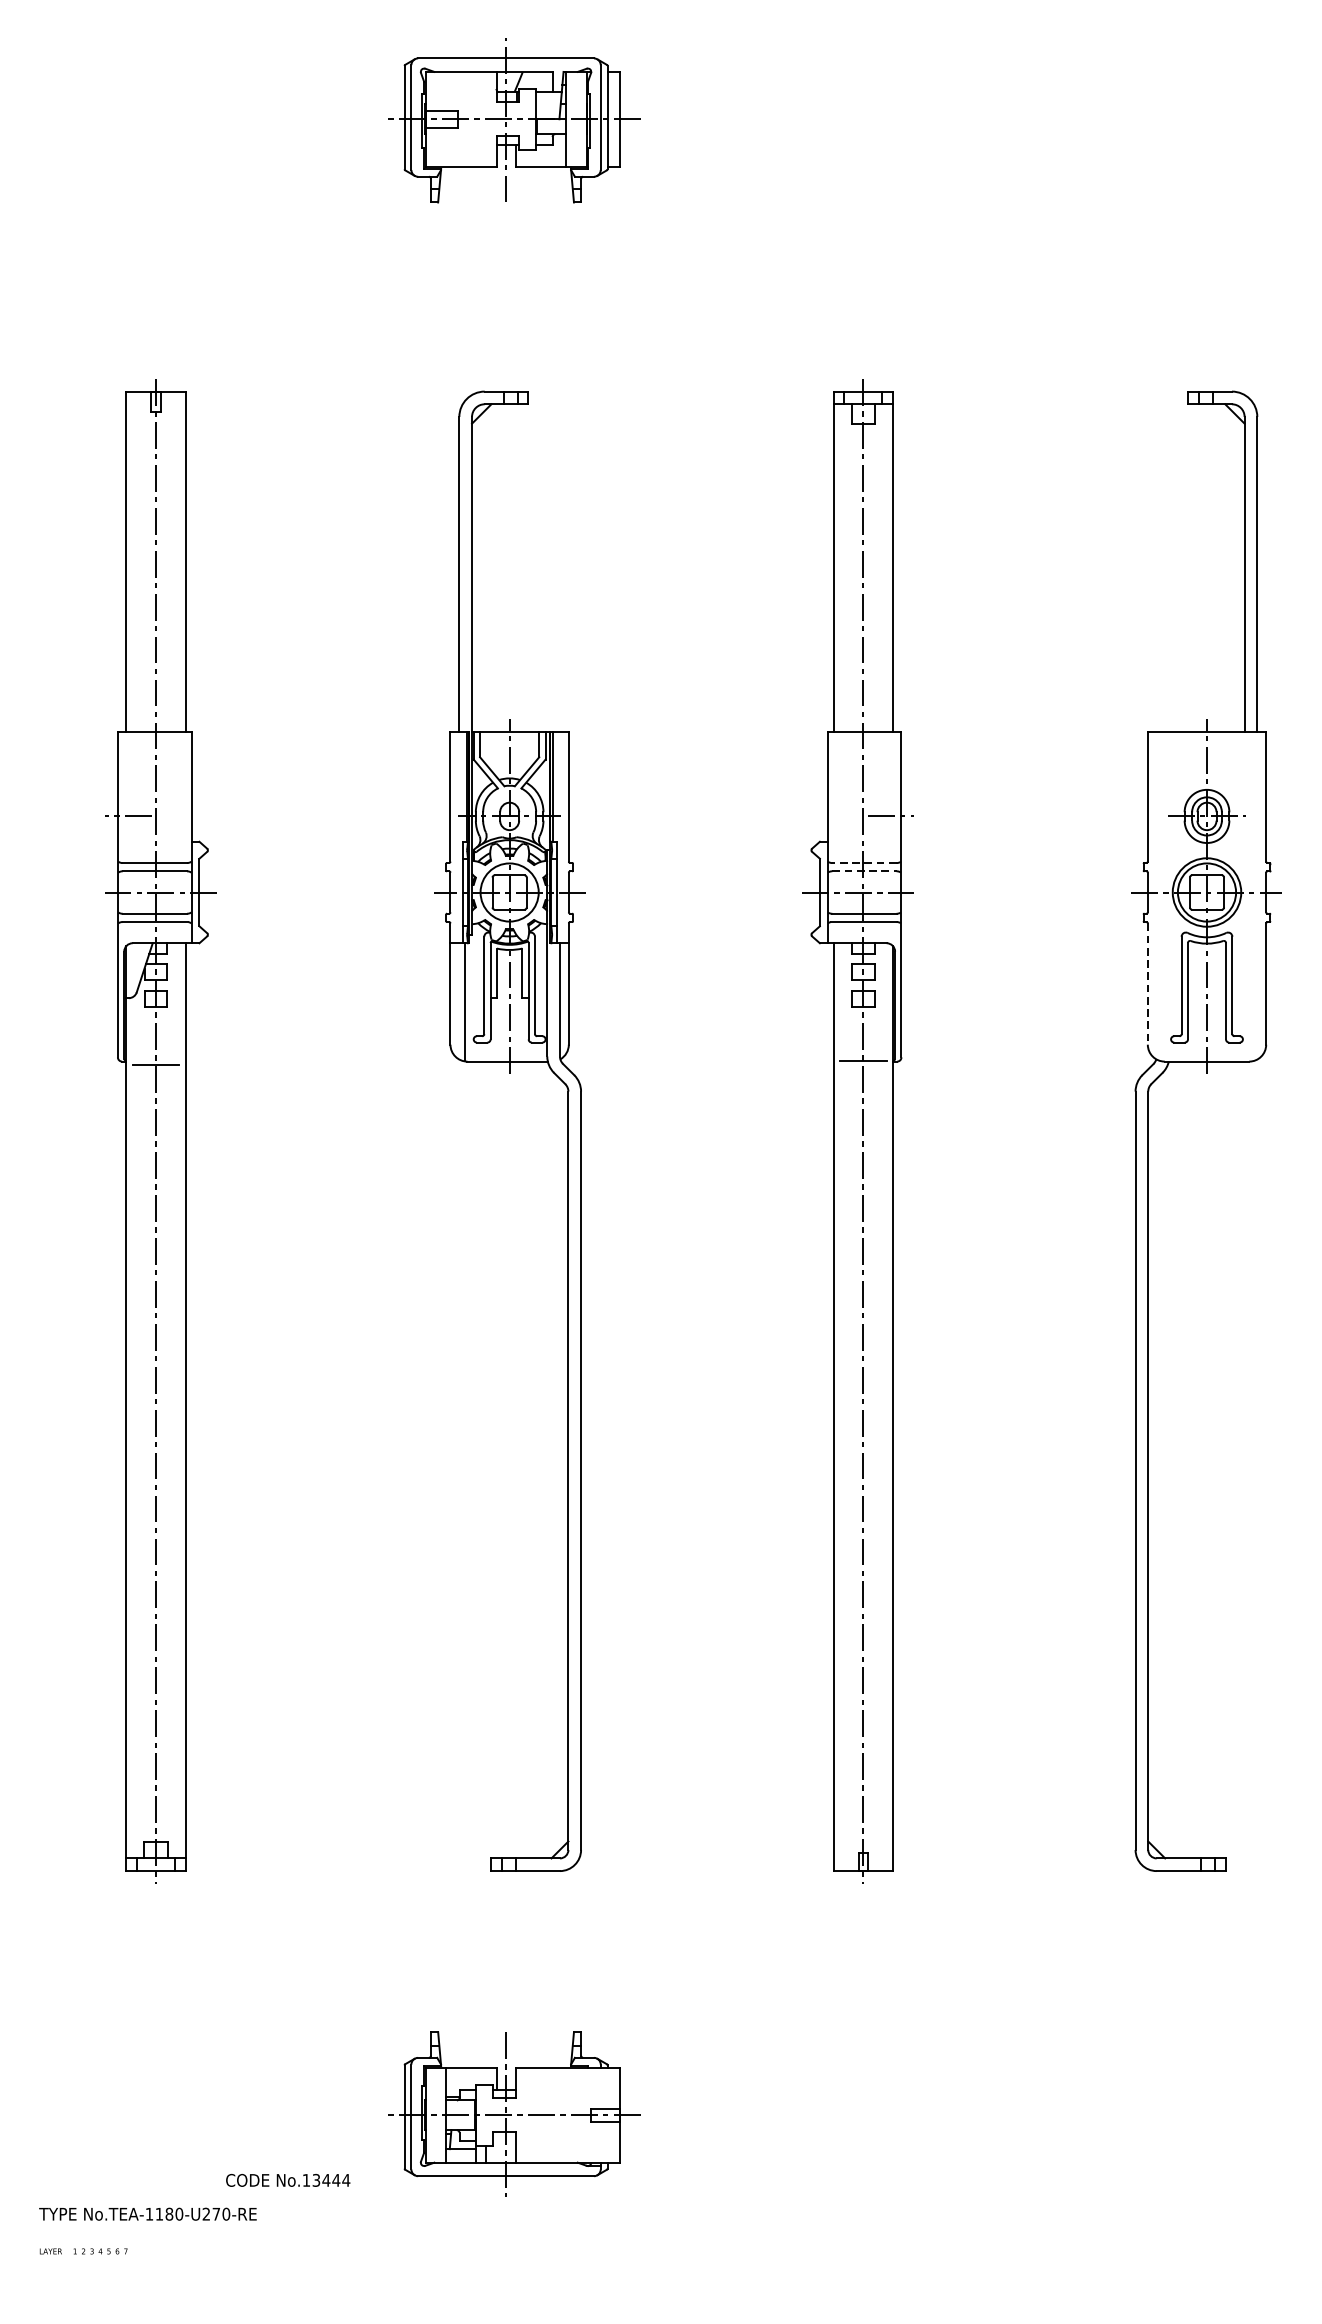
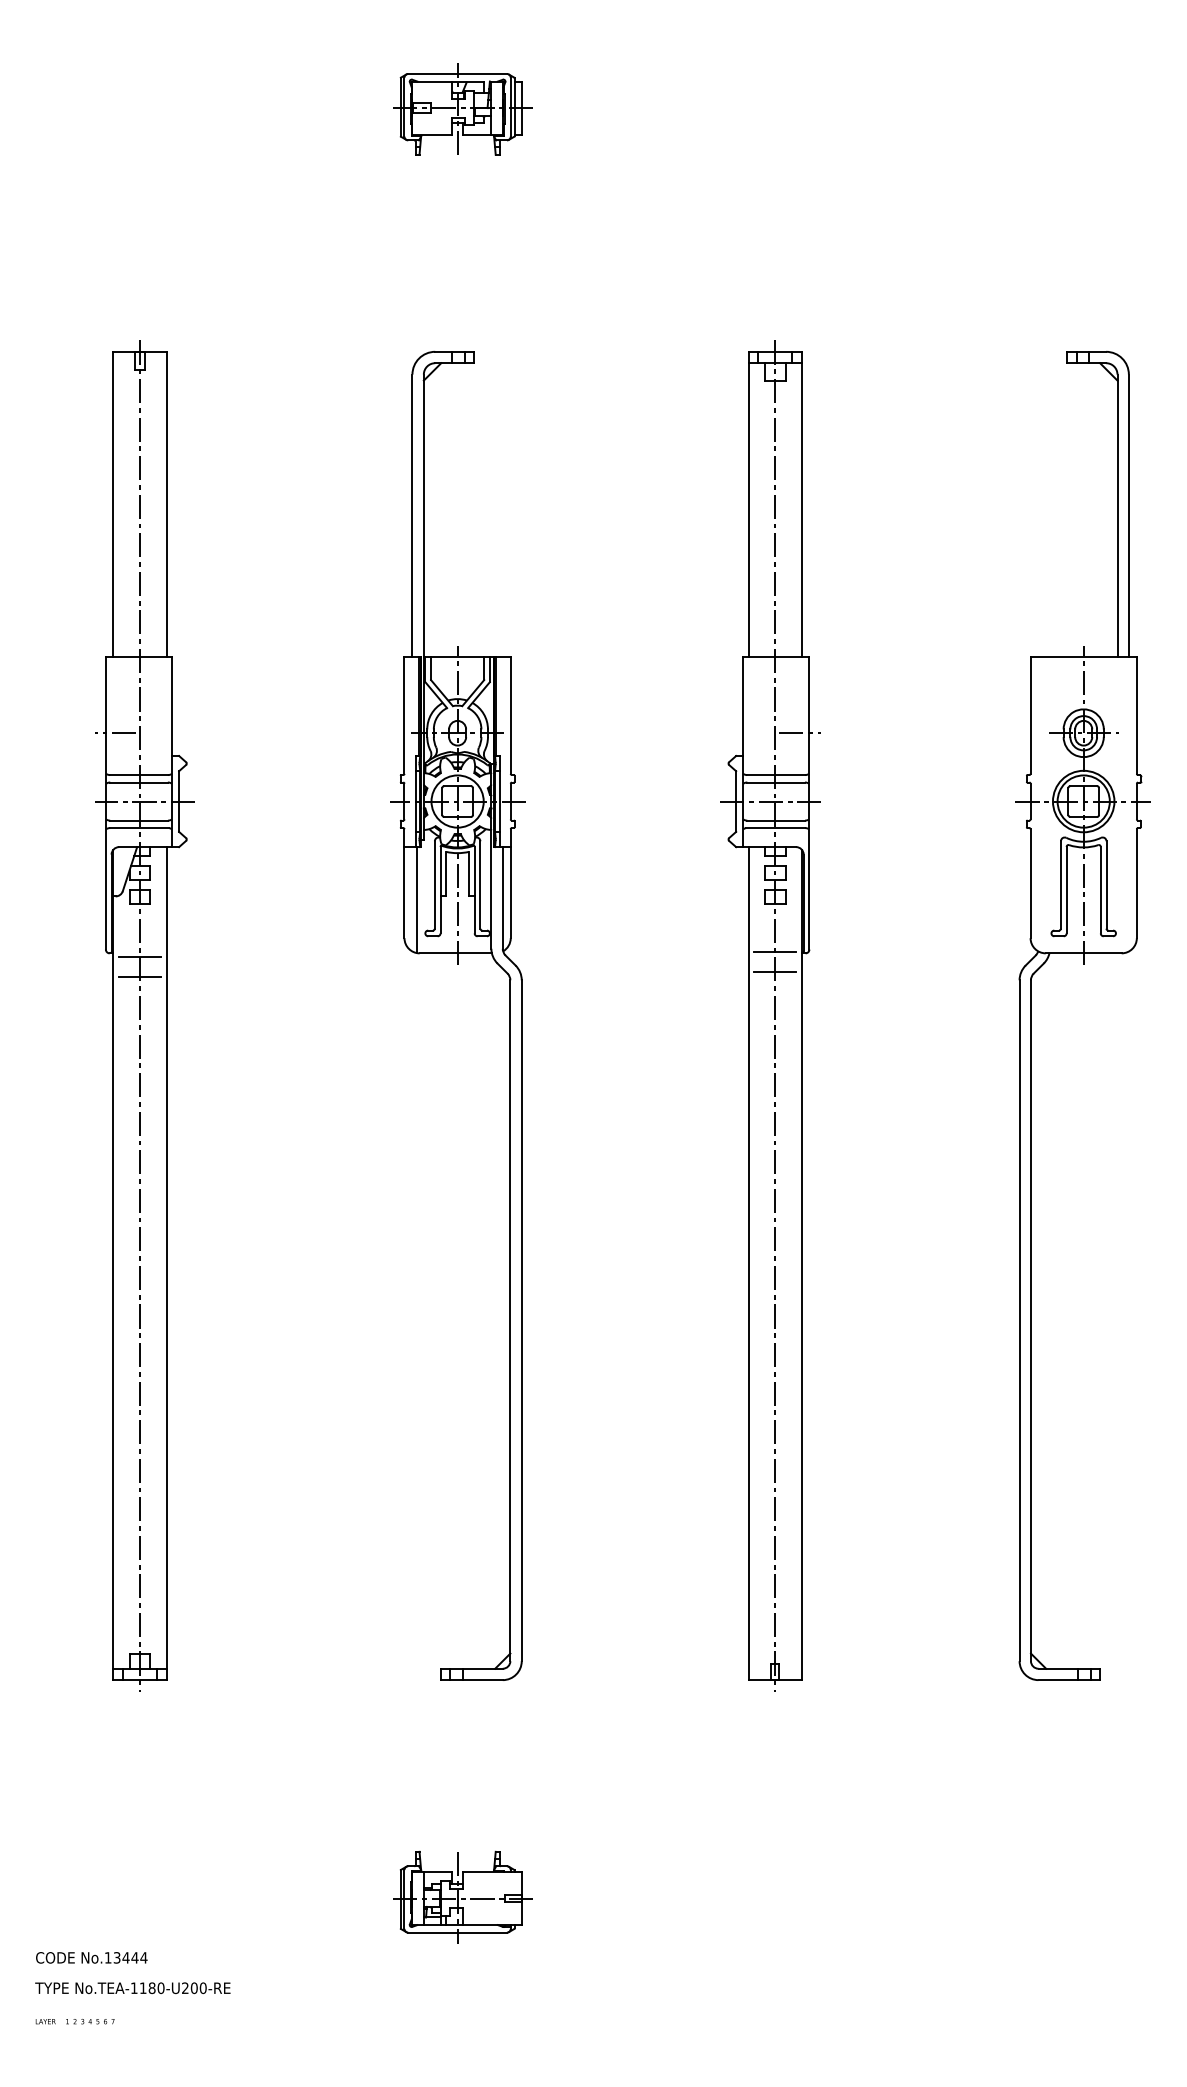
part: (515, 121) -> (462, 109), size x0.62
line: (864, 862) -> (776, 774), dashed -> solid
line: (864, 871) -> (776, 782), dashed -> solid
line: (1147, 984) -> (1030, 884), dashed -> solid
line: (863, 1082) -> (775, 972), added
line: (155, 1087) -> (139, 976), added
part: (515, 2112) -> (462, 1896), size x0.62
text: (287, 2180) -> (91, 1957), moved
text: (215, 2214) -> (193, 1988), No.TEA-1180-U270-RE -> No.TEA-1180-U200-RE

